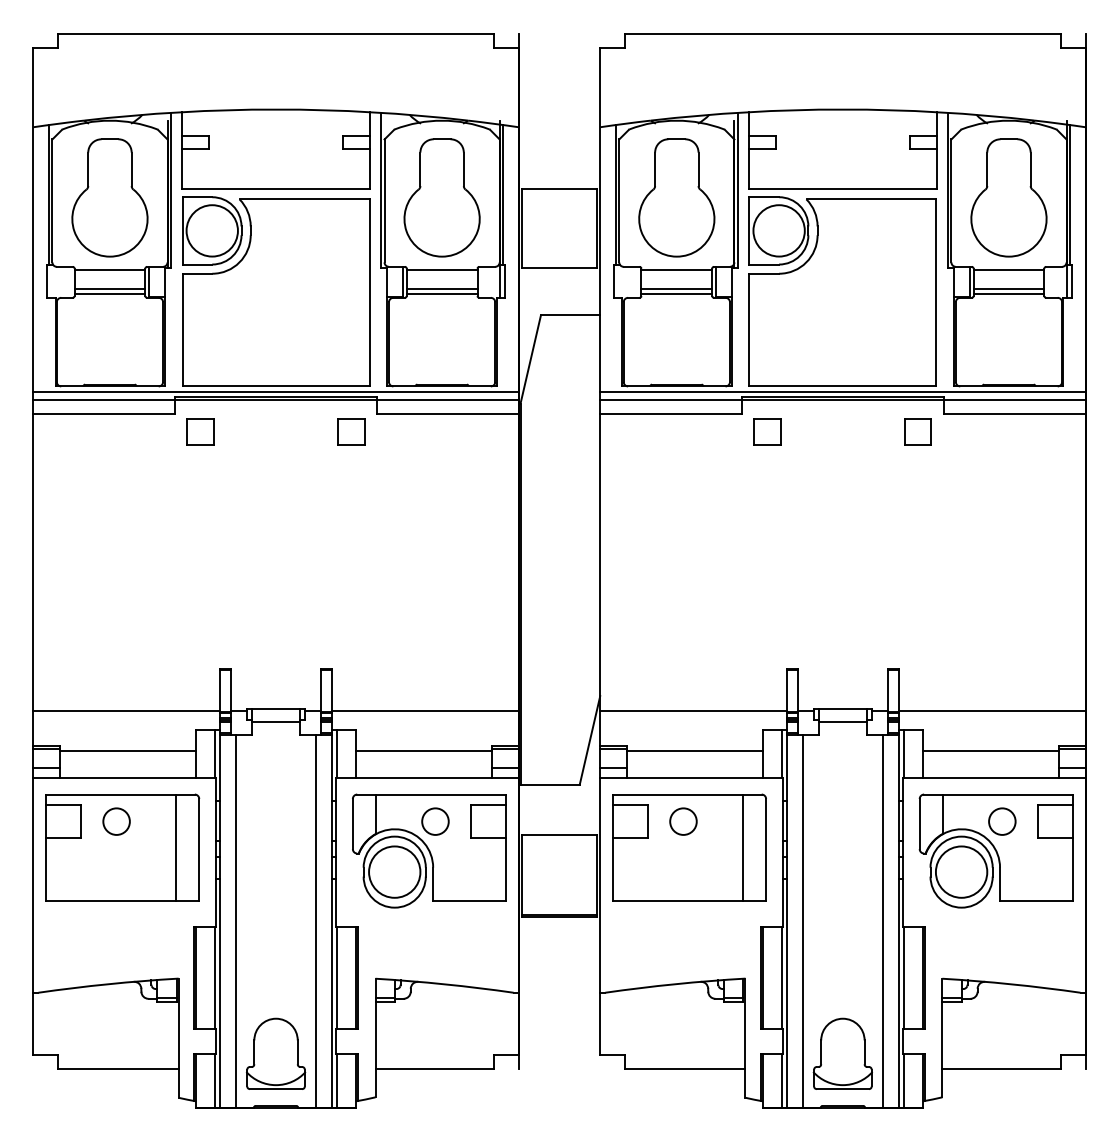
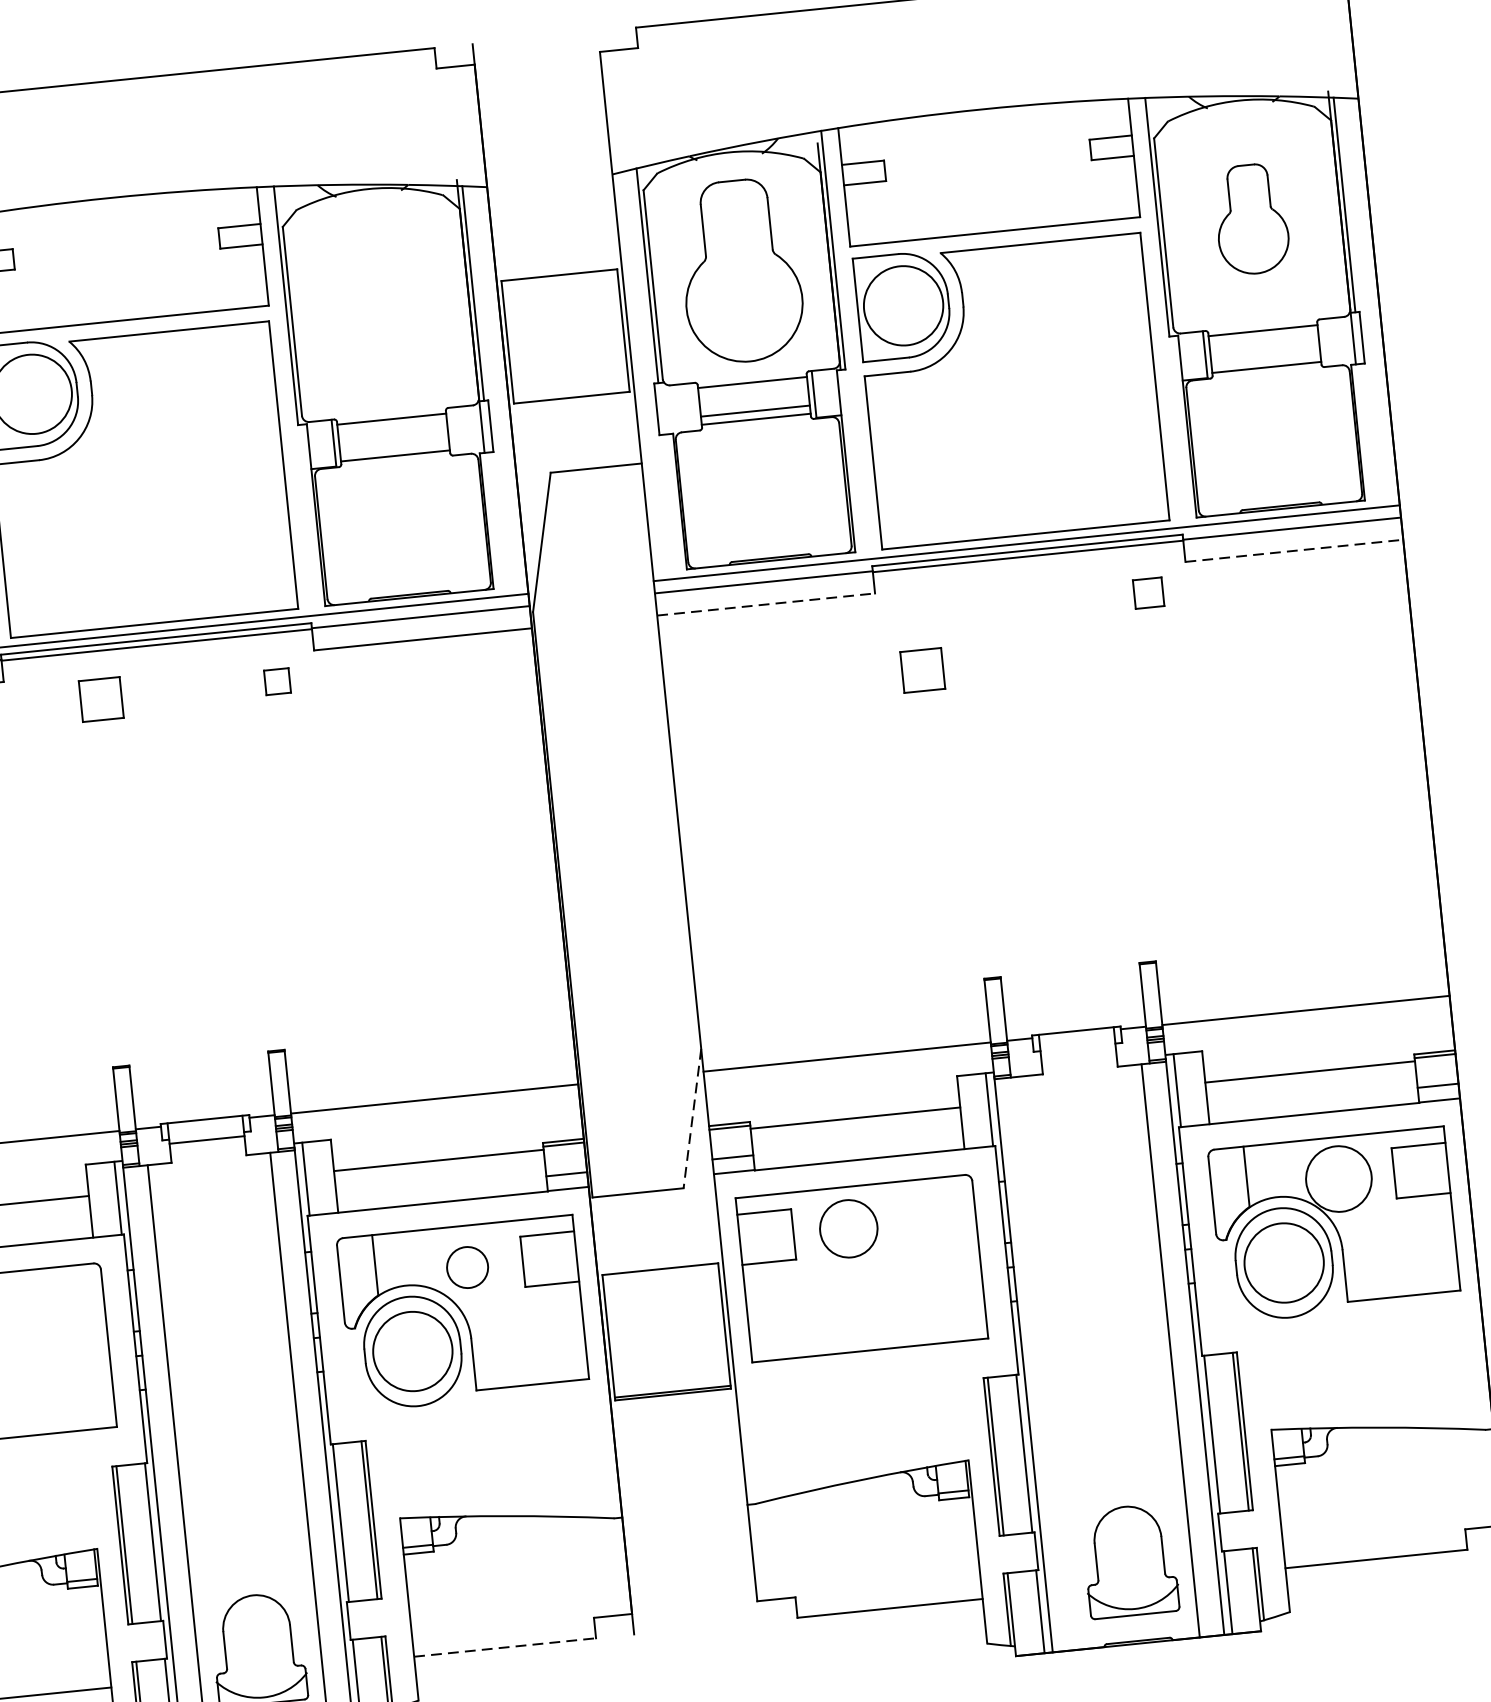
part: (441, 197) -> (379, 307), removed
part: (1008, 197) -> (1250, 218), size x0.6
line: (441, 288) -> (393, 447), removed
line: (1008, 288) -> (1265, 358), removed
line: (671, 414) -> (766, 604), solid -> dashed
line: (1014, 414) -> (1294, 551), solid -> dashed
part: (200, 431) -> (100, 698), moved
part: (351, 431) -> (277, 680), size x0.6
part: (767, 431) -> (922, 669), moved
part: (917, 431) -> (1147, 592), size x0.7
line: (842, 722) -> (1077, 1051), removed
line: (589, 740) -> (691, 1118), solid -> dashed
circle: (683, 821) -> (848, 1228), size x1.4
circle: (1002, 821) -> (1339, 1178), size x1.6
line: (176, 847) -> (73, 1347), removed
line: (743, 847) -> (945, 1259), removed
line: (803, 920) -> (1048, 1362), removed
line: (435, 1068) -> (506, 1646), solid -> dashed

